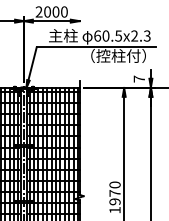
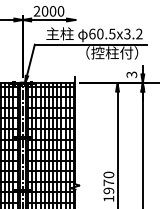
text: (140, 36) -> (132, 34), 60.5x2.3 -> 60.5x3.2
text: (139, 78) -> (132, 74), 7 -> 3

